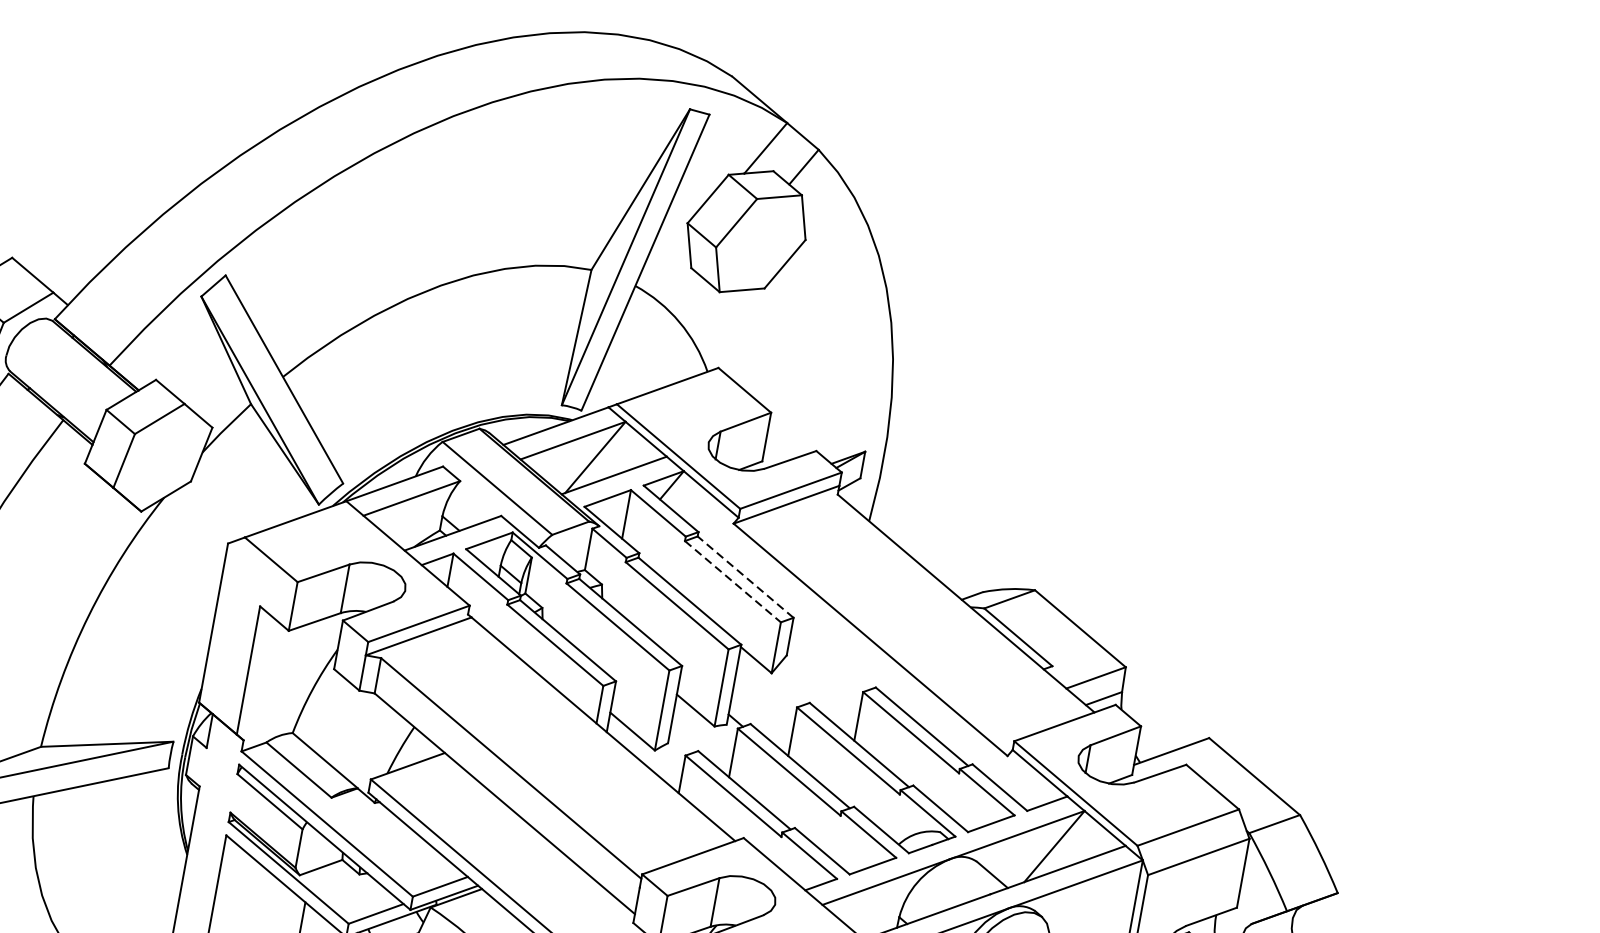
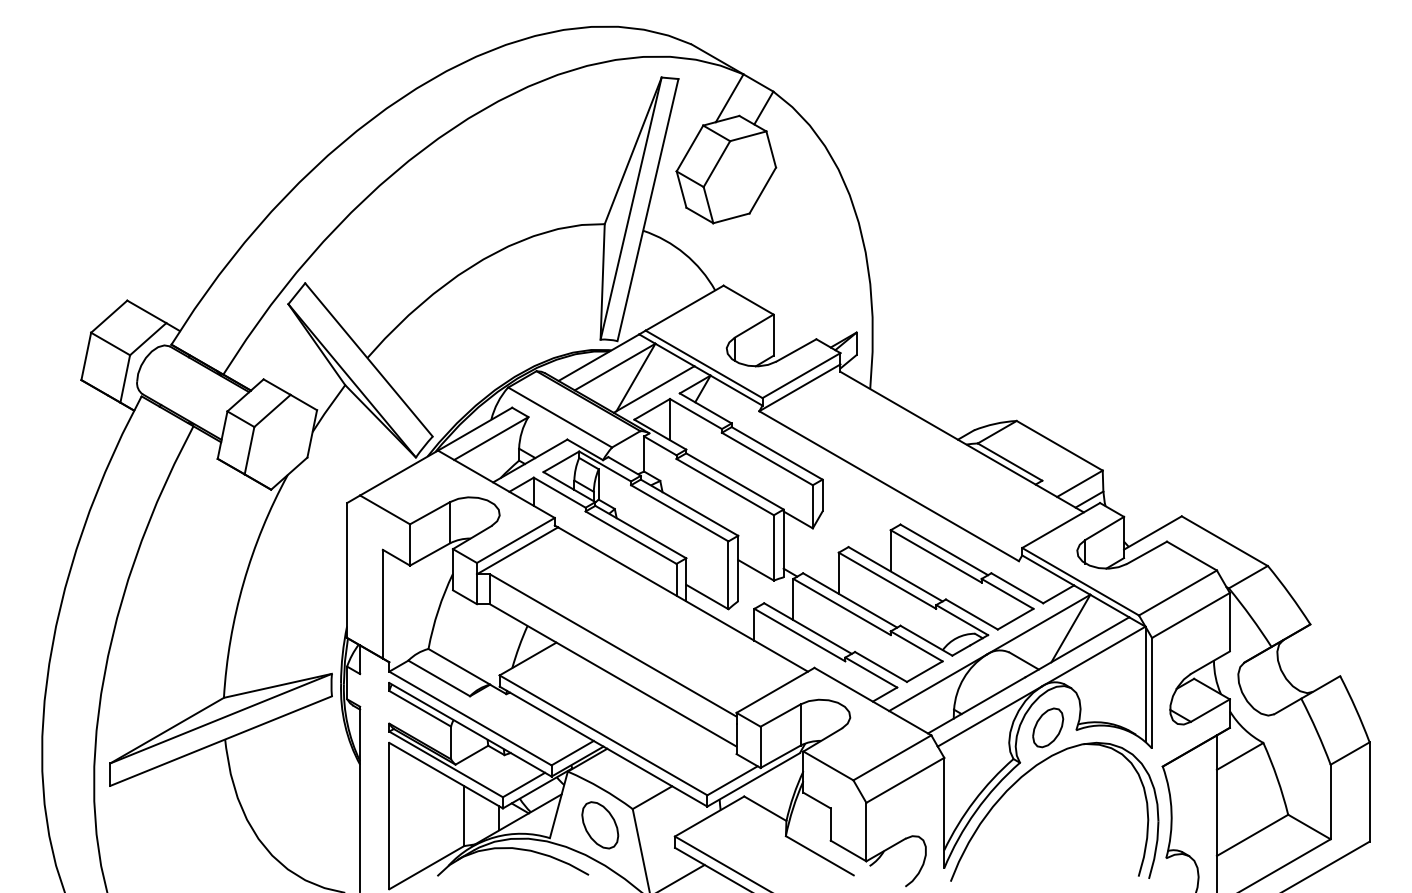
line: (744, 577) -> (776, 453), dashed -> solid
line: (732, 582) -> (767, 459), dashed -> solid

